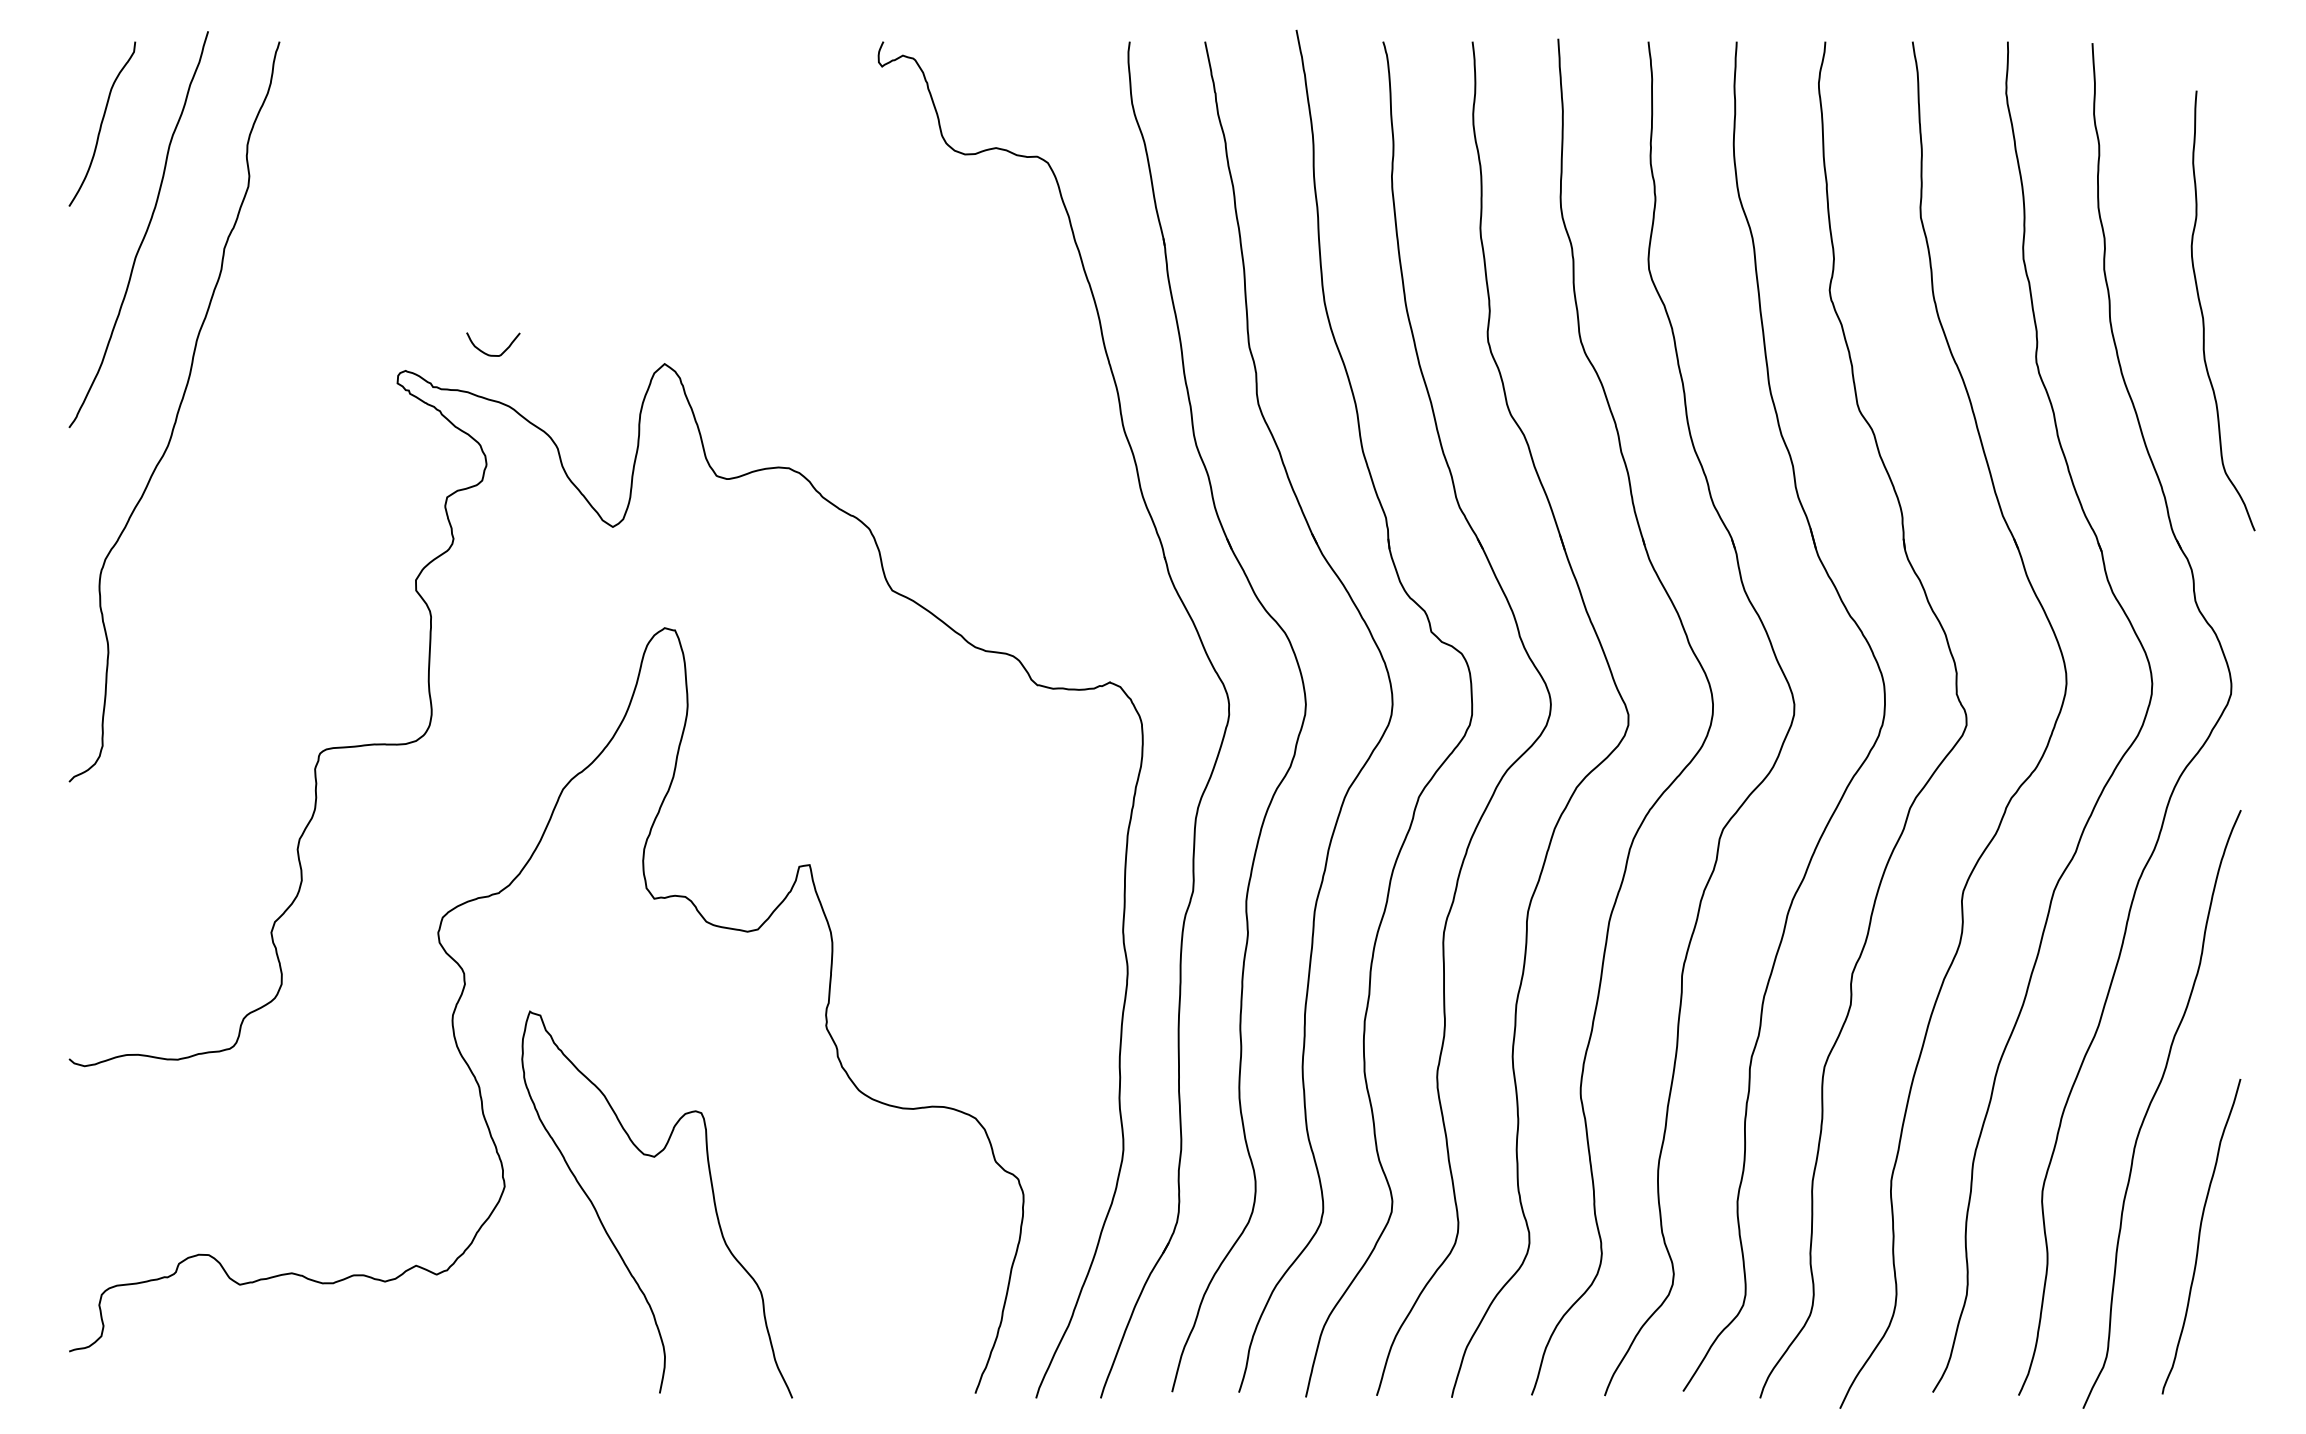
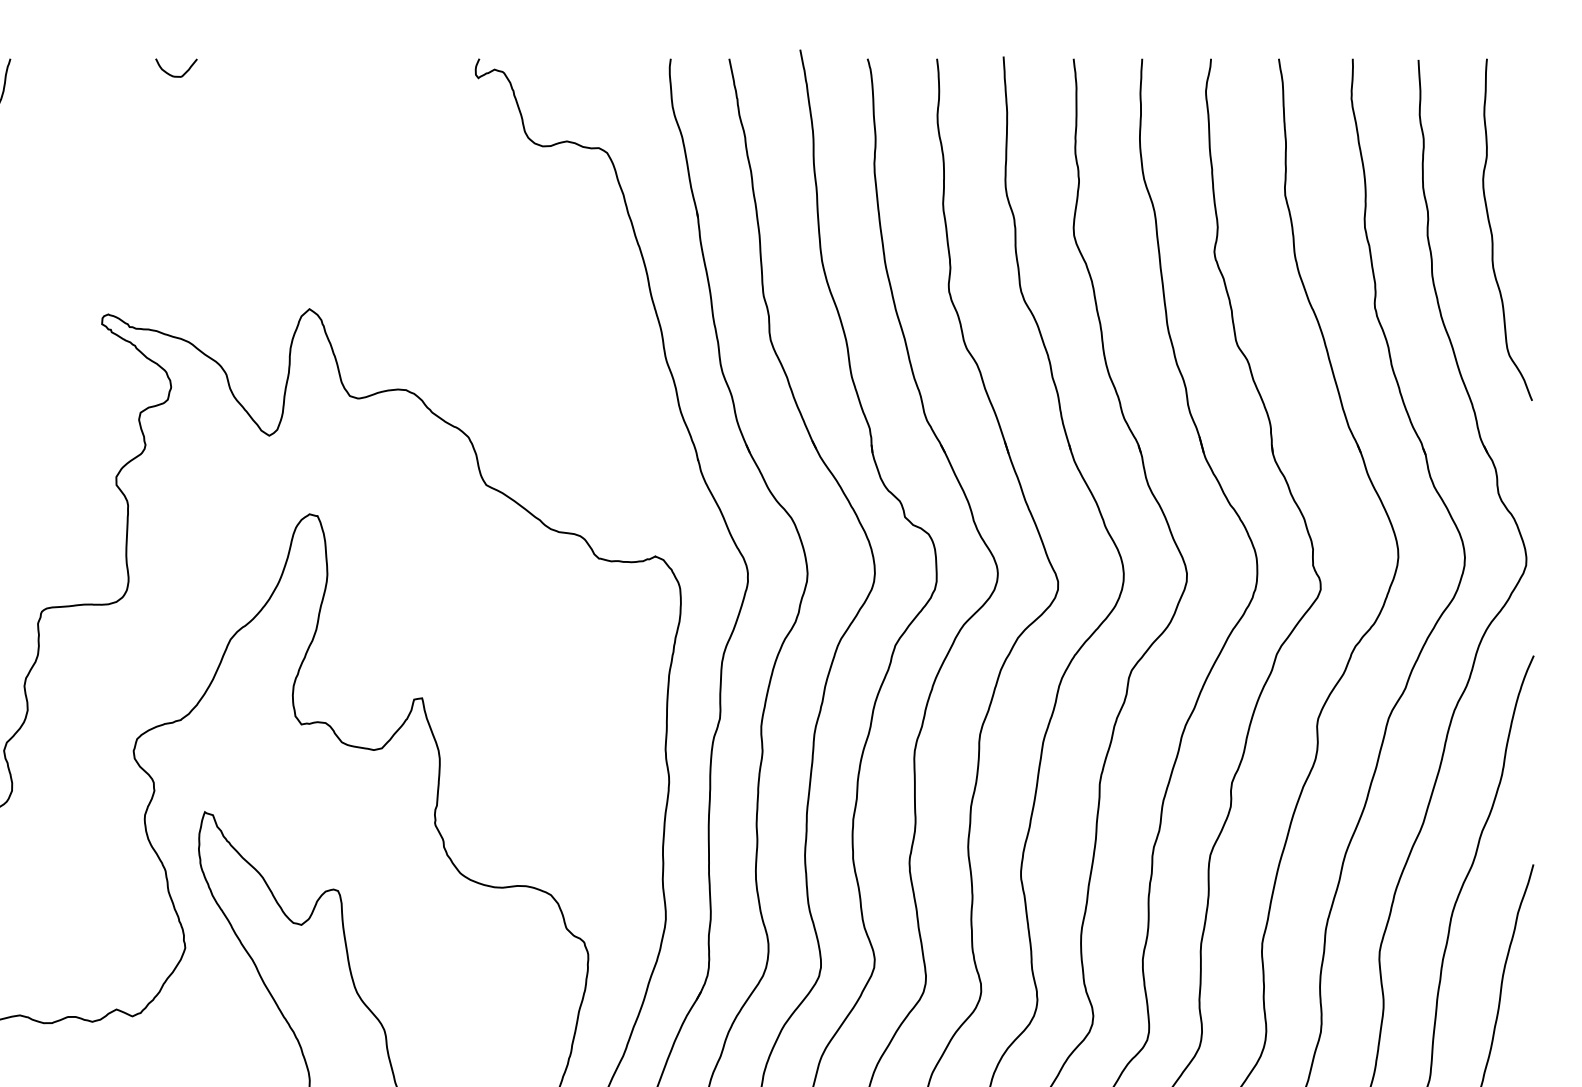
curve: (2203, 314) -> (1492, 232), moved
curve: (492, 354) -> (175, 75), moved

